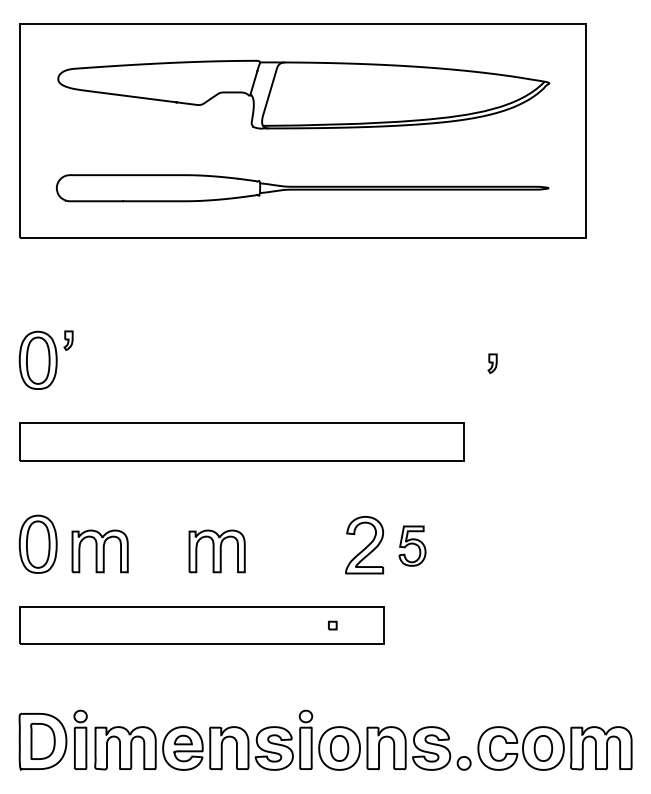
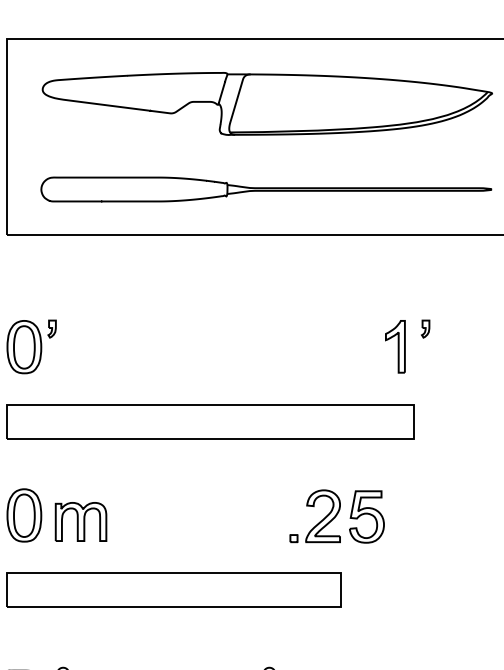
part: (443, 359) -> (395, 346), added
part: (492, 363) -> (425, 328), moved
part: (412, 546) -> (366, 517), size x1.43
part: (216, 551) -> (187, 522), removed
part: (332, 625) -> (293, 538), moved

